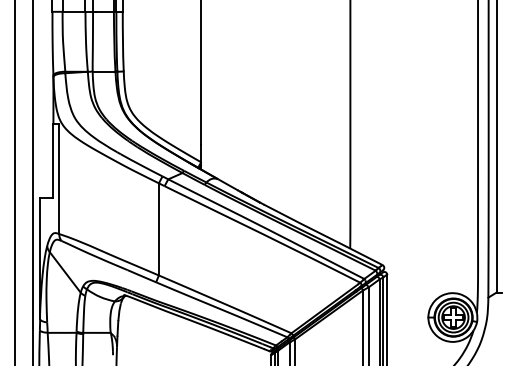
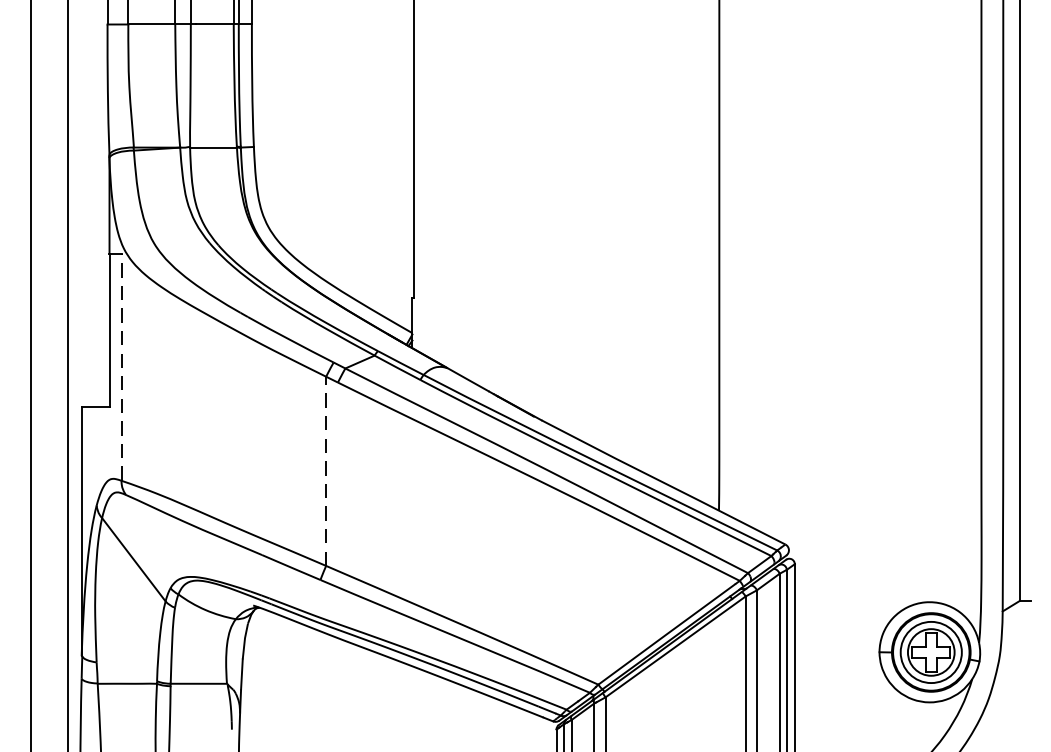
line: (59, 178) -> (121, 366), solid -> dashed
line: (158, 228) -> (325, 469), solid -> dashed

